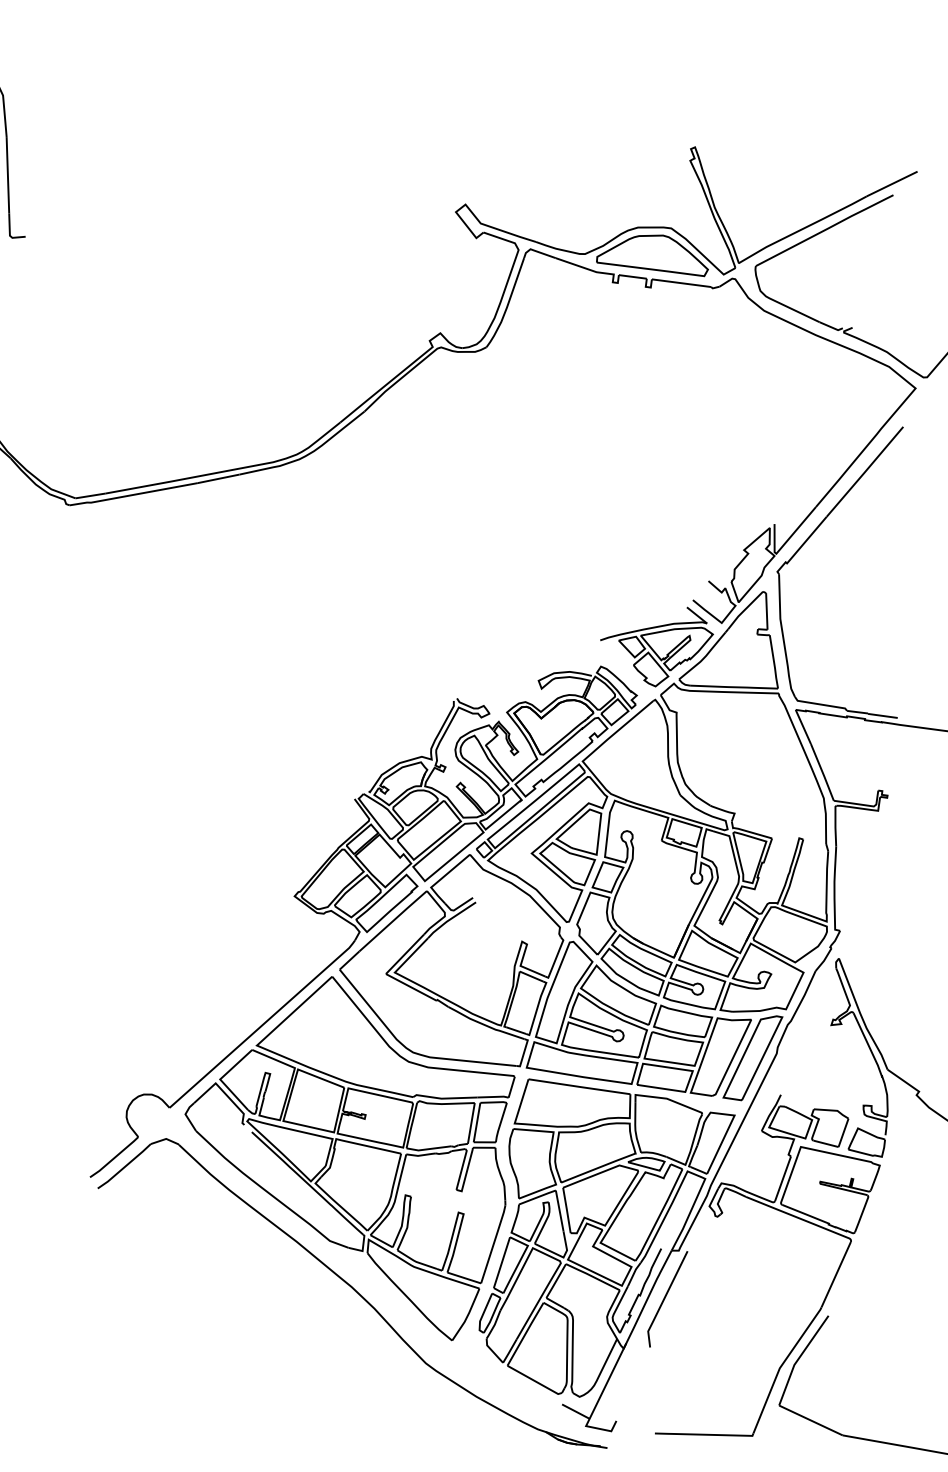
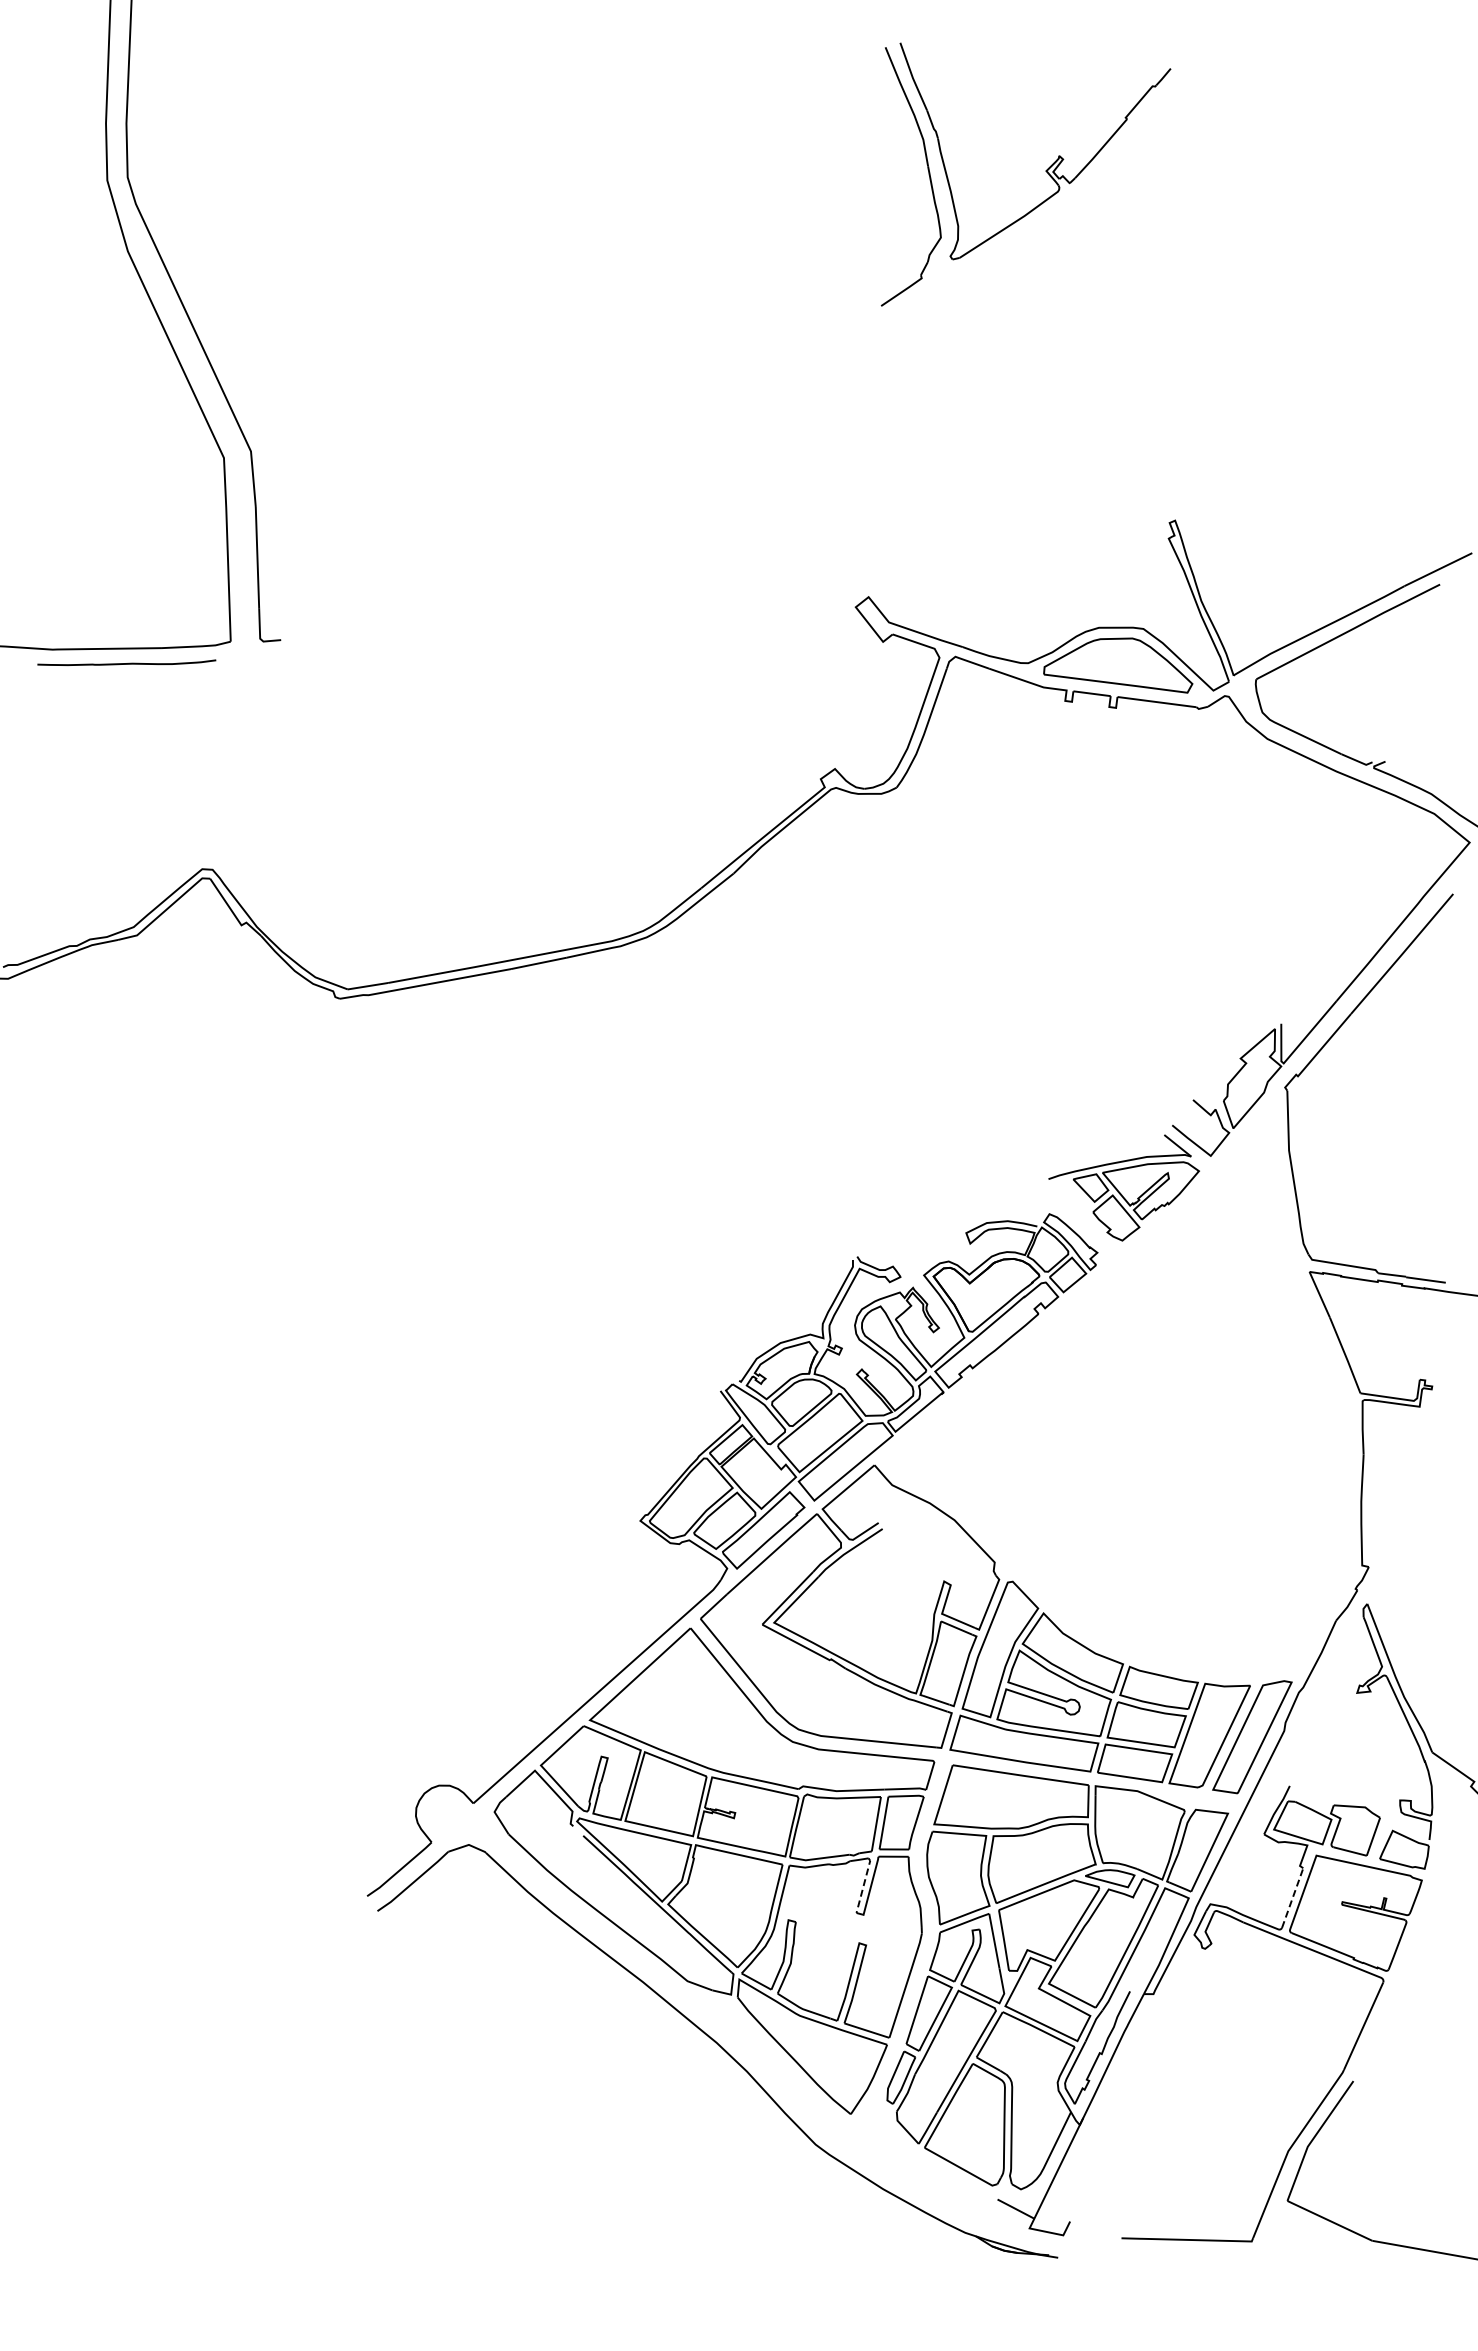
part: (651, 801) -> (1117, 1394), removed
line: (461, 1168) -> (863, 1884), solid -> dashed
line: (782, 1179) -> (1292, 1898), solid -> dashed
line: (665, 1298) -> (1135, 2057), removed

